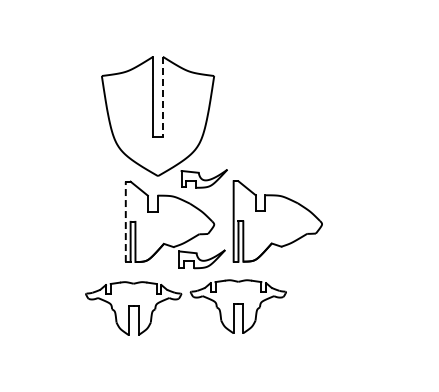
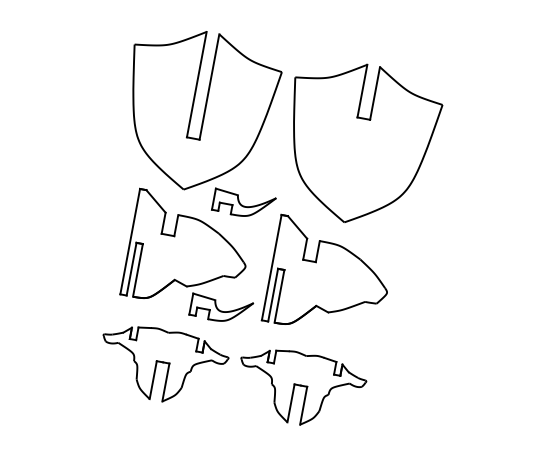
line: (162, 97) -> (208, 87), dashed -> solid
part: (280, 118) -> (358, 144), added
line: (125, 221) -> (129, 241), dashed -> solid
part: (179, 299) -> (224, 364), moved

